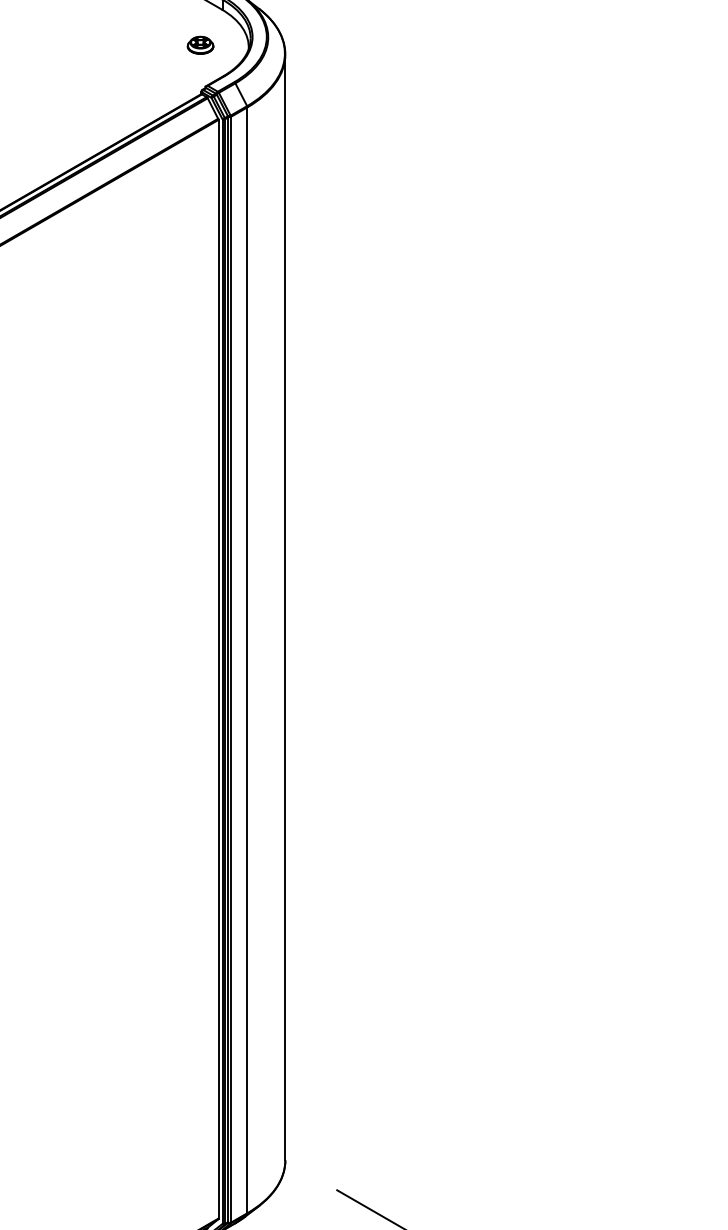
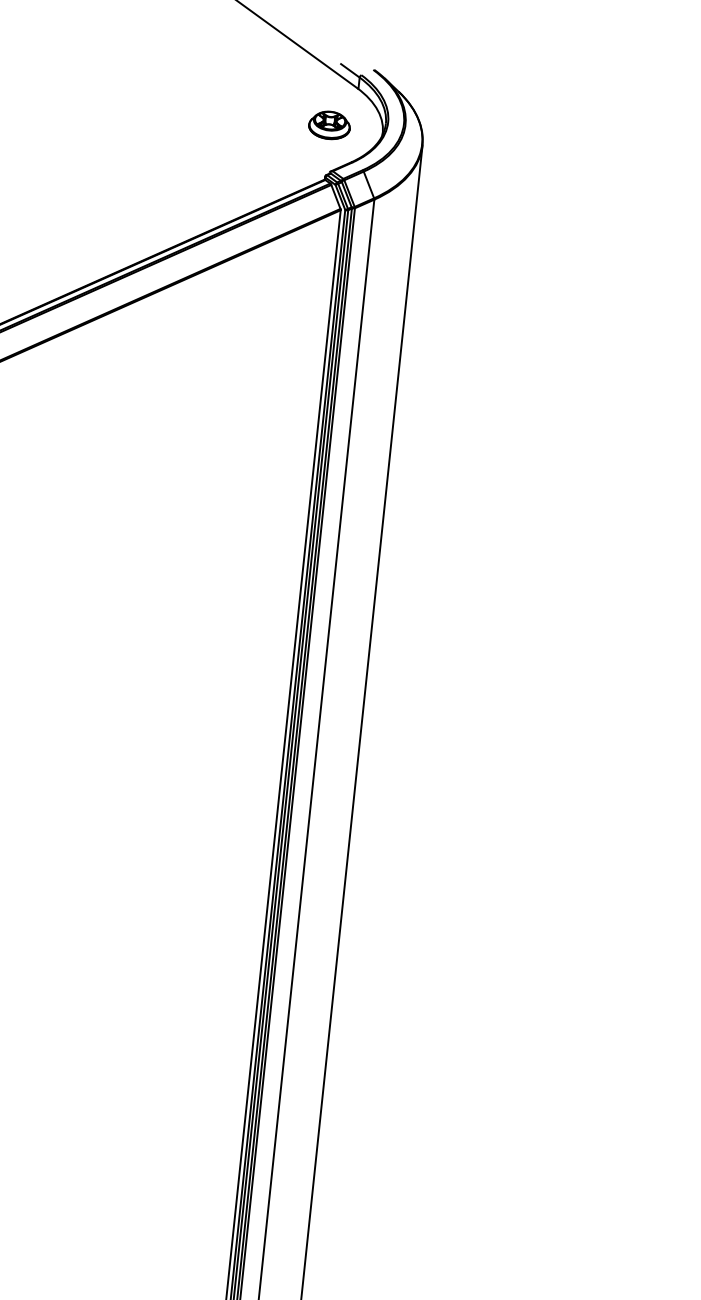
part: (200, 45) -> (329, 125), size x1.43

